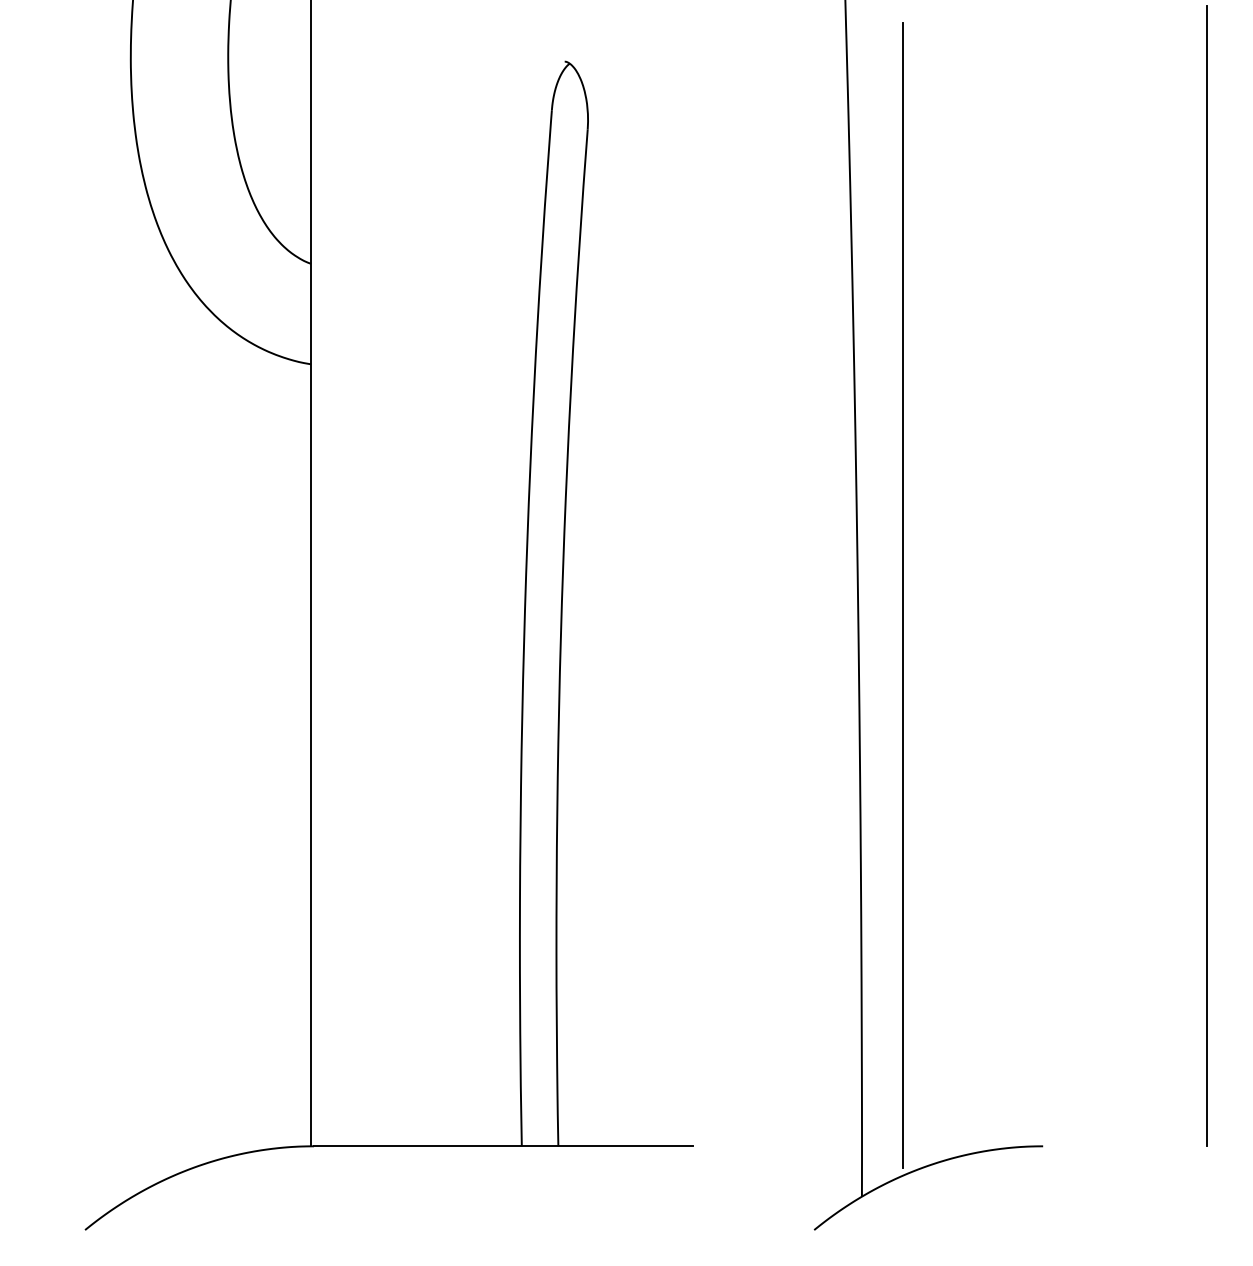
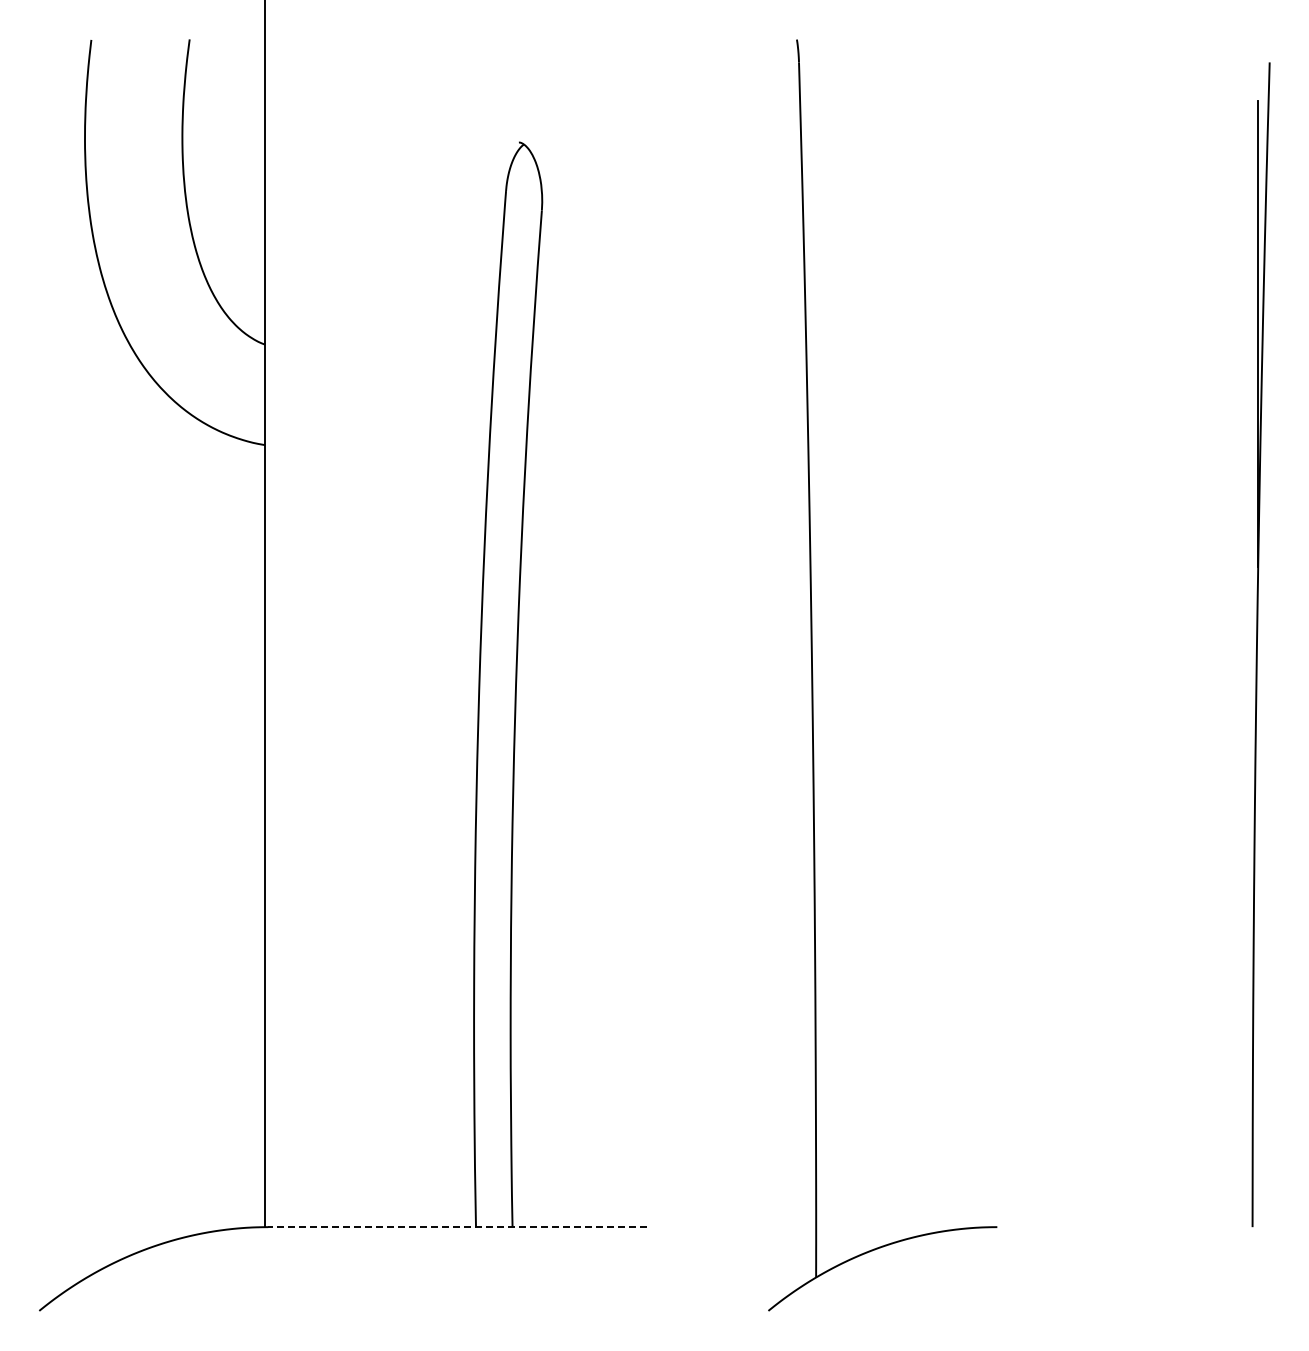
line: (1206, 575) -> (1160, 656), removed
line: (903, 595) -> (857, 676), removed
line: (503, 1146) -> (457, 1227), solid -> dashed

